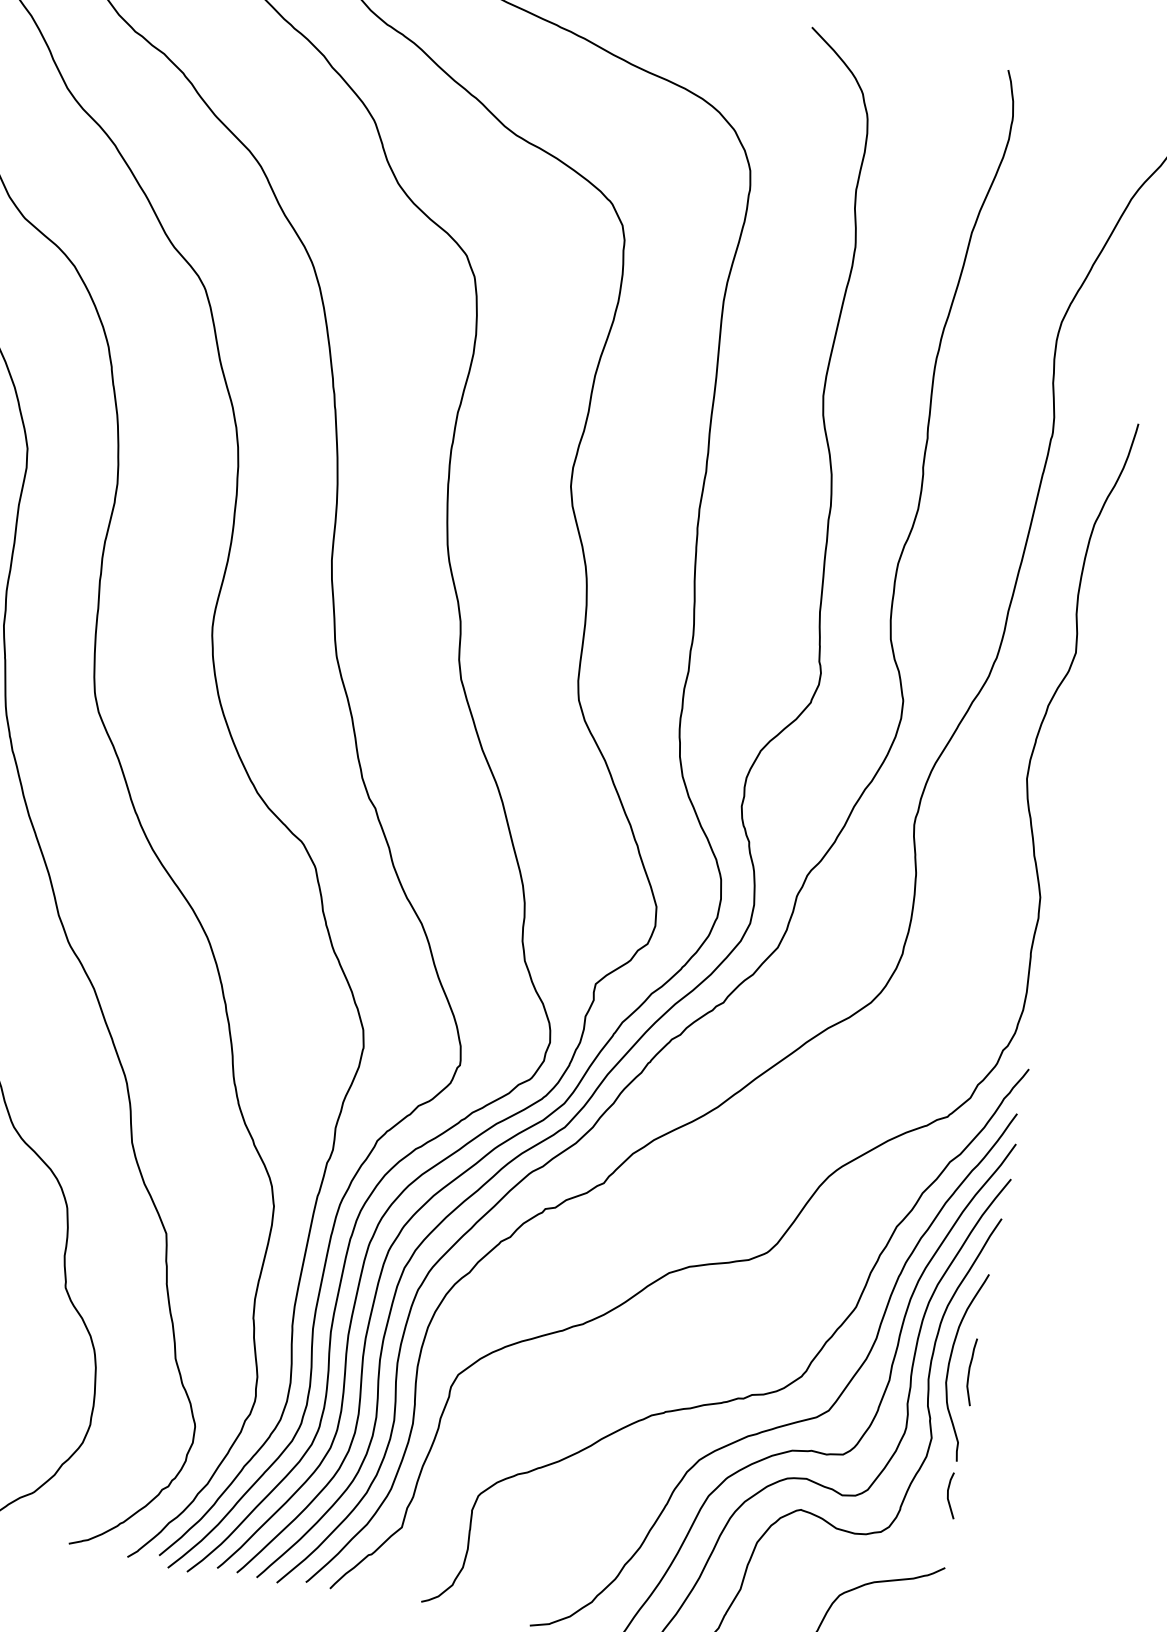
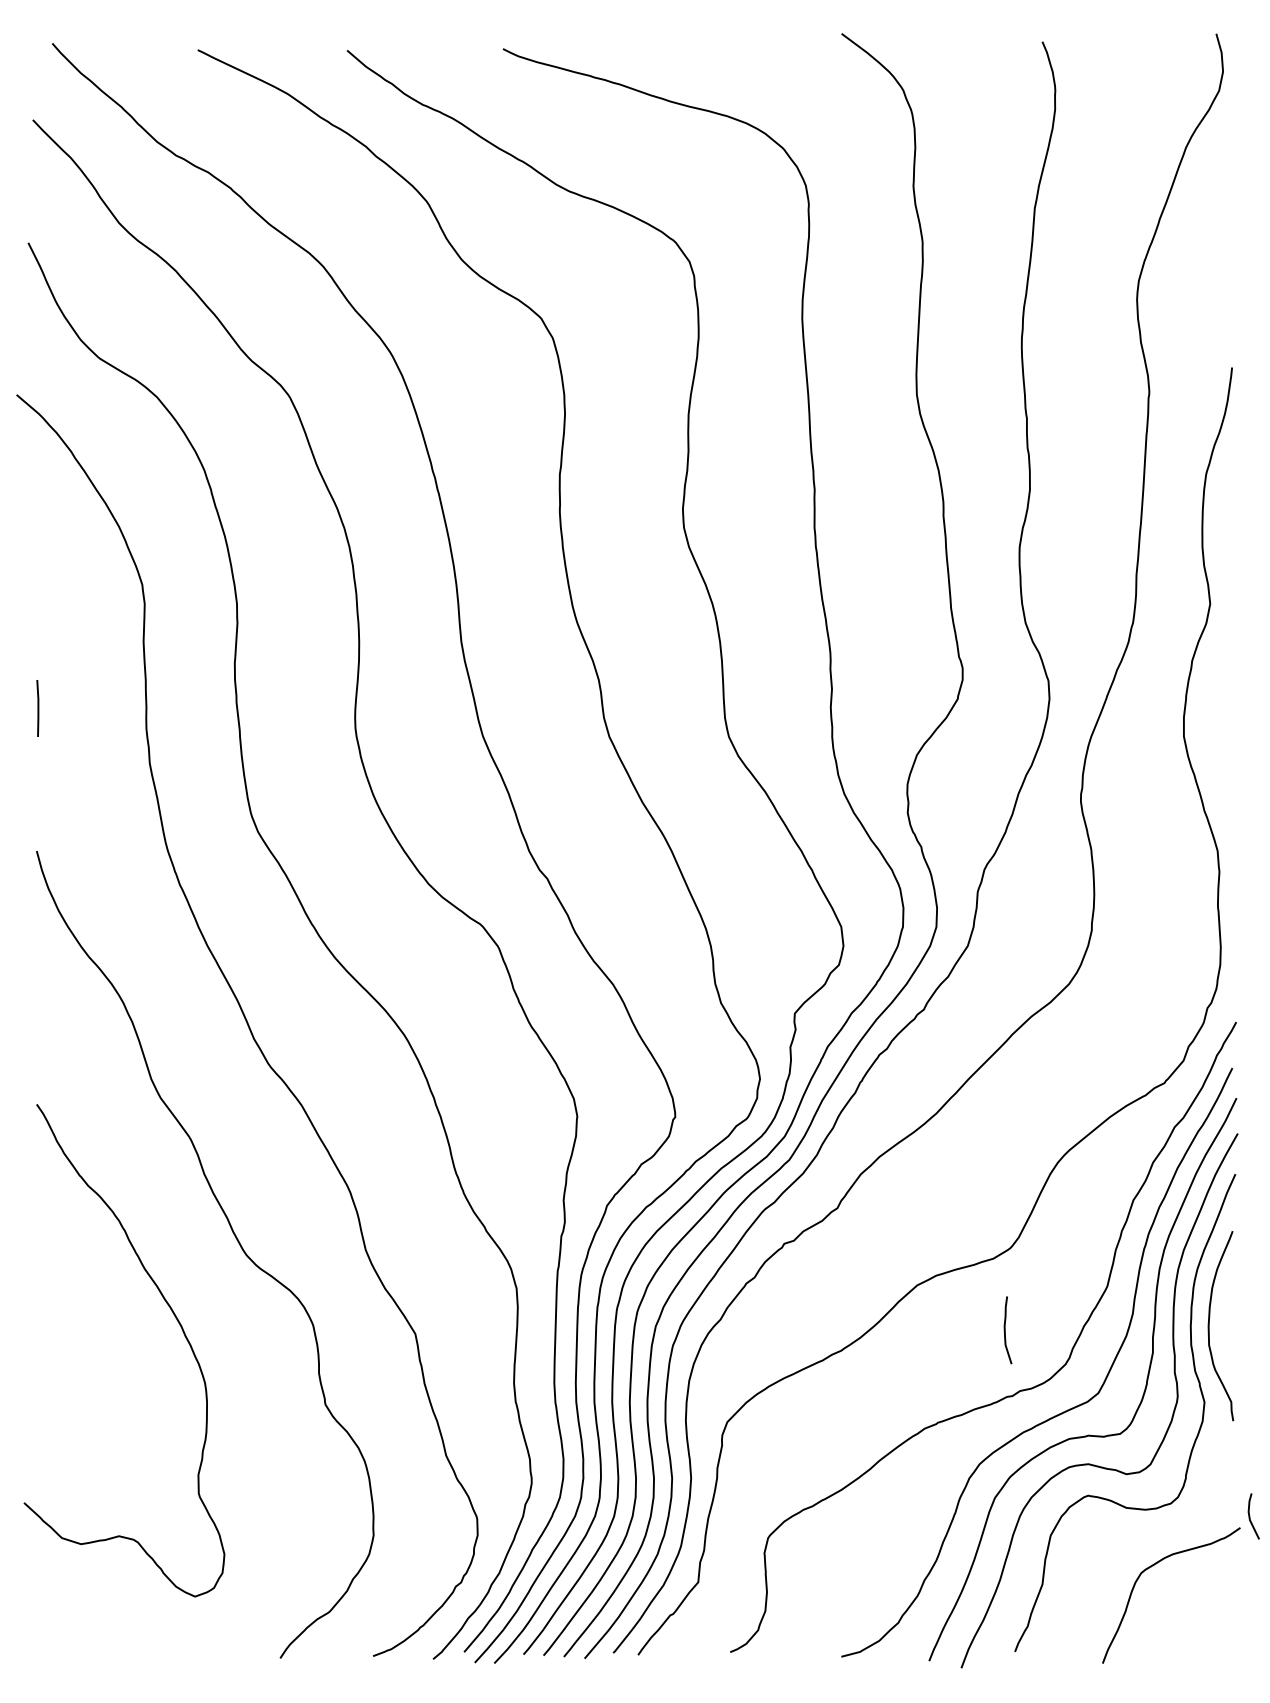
curve: (969, 1371) -> (1005, 1330), moved
line: (949, 1495) -> (1250, 1516), moved

